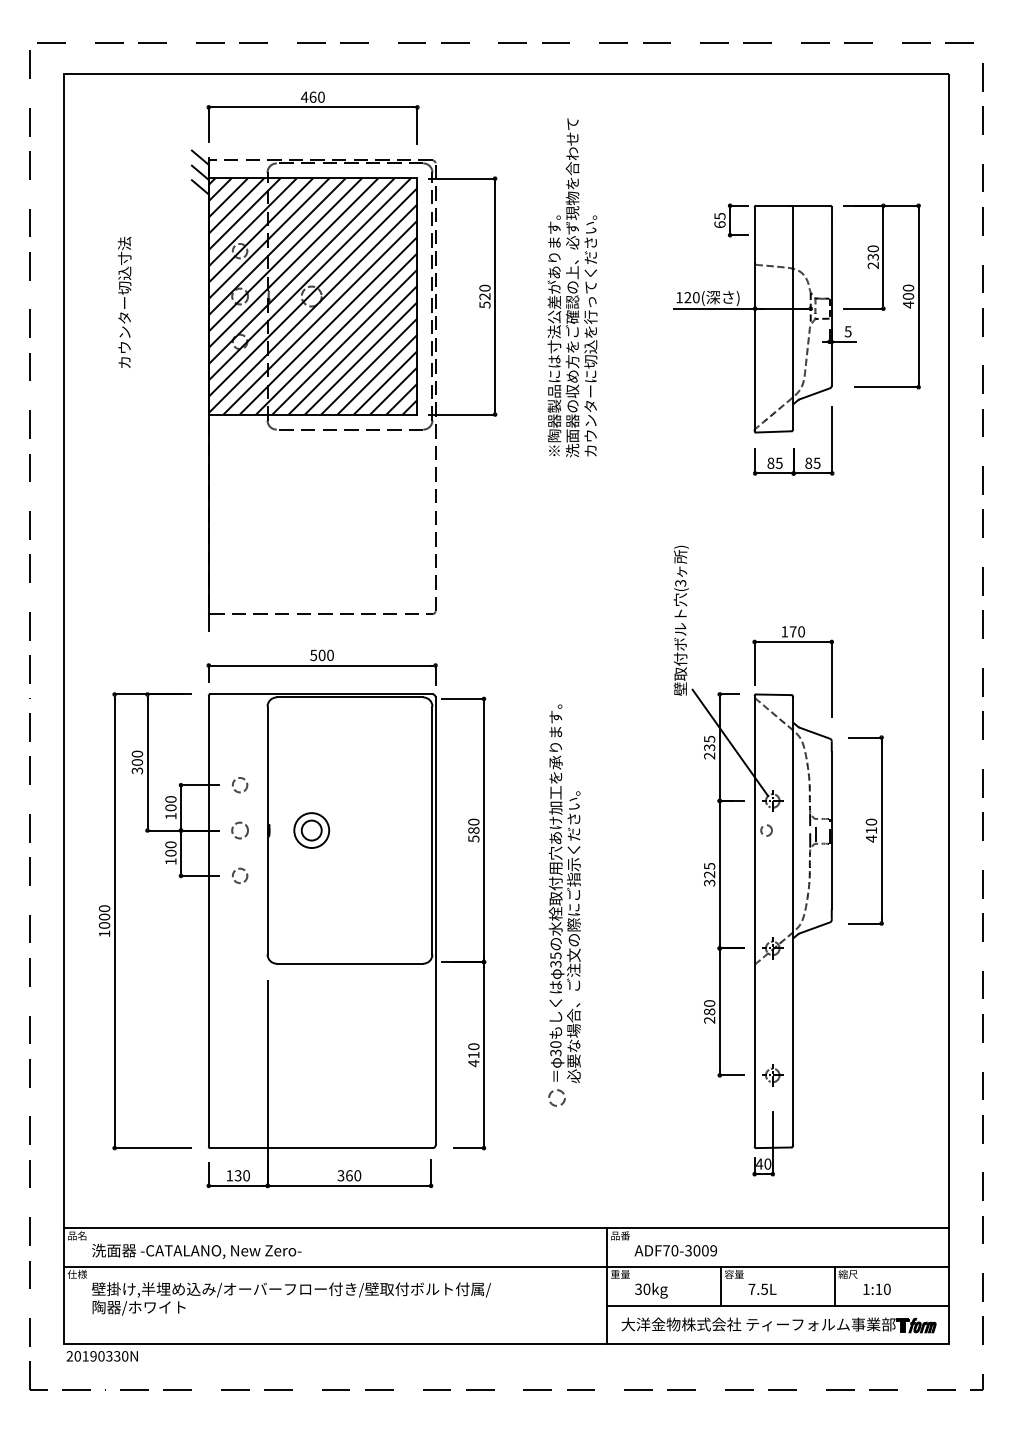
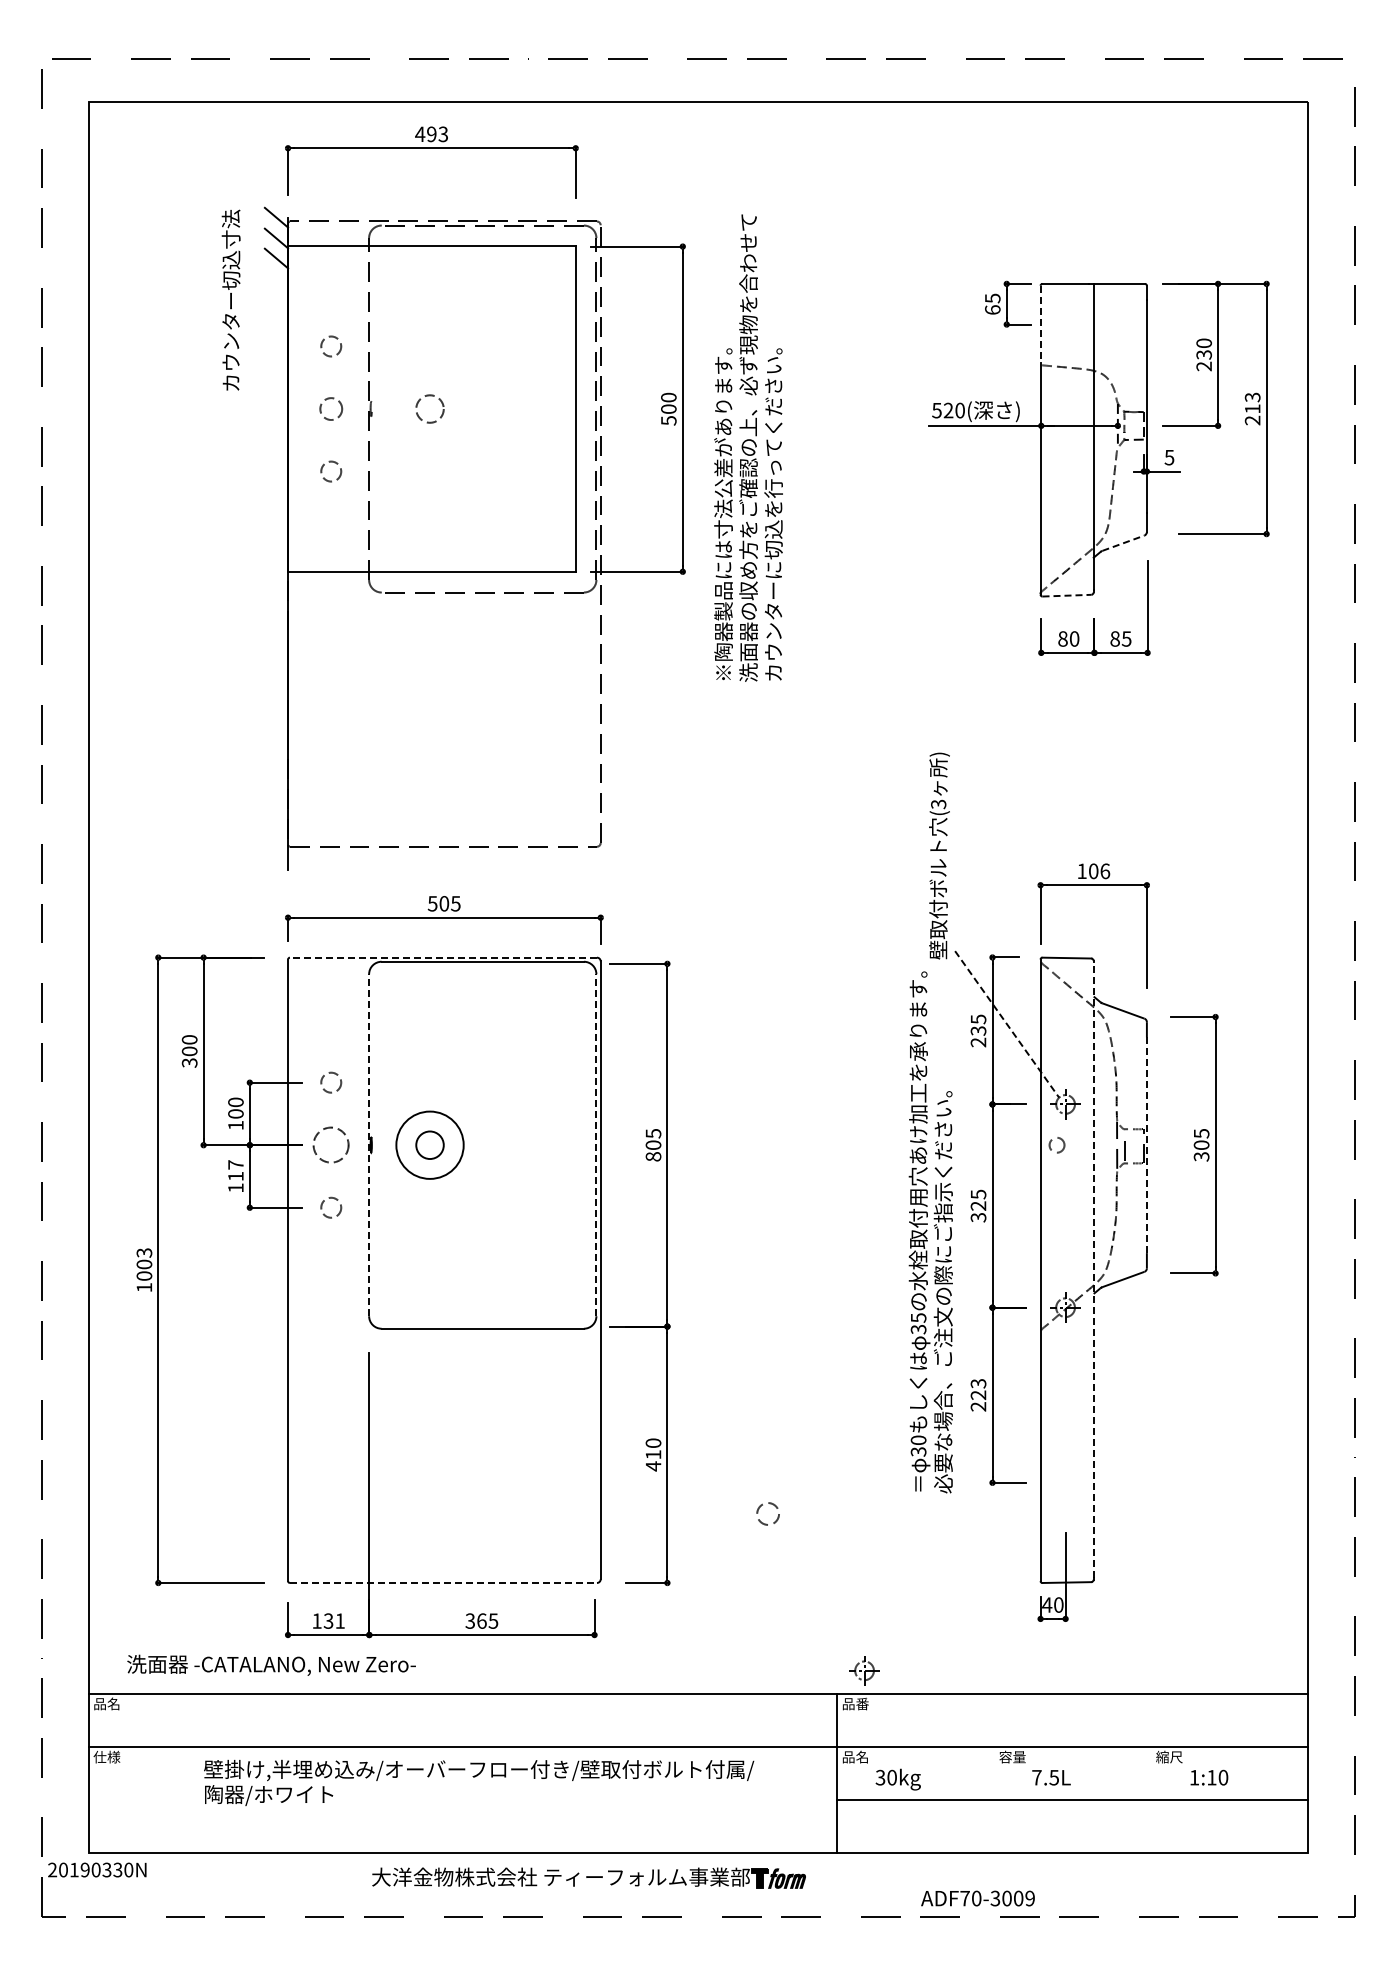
text: (317, 97) -> (437, 134), 460 -> 493
line: (754, 235) -> (1040, 324), solid -> dashed
text: (572, 287) -> (748, 447), moved
hatch: (312, 296) -> (431, 408), removed
text: (484, 296) -> (668, 408), 520 -> 500
text: (908, 296) -> (1252, 408), 400 -> 213
text: (679, 297) -> (936, 410), 120( -> 520(
text: (124, 301) -> (230, 299), moved
line: (814, 394) -> (1123, 543), solid -> dashed
line: (774, 431) -> (1067, 595), solid -> dashed
text: (779, 462) -> (1074, 638), 85 -> 80
text: (797, 631) -> (1099, 871), 170 -> 106
text: (330, 655) -> (455, 903), 500 -> 505
line: (321, 694) -> (443, 957), solid -> dashed
line: (730, 742) -> (1007, 1024), solid -> dashed
circle: (240, 830) -> (331, 1145), size x1.6
line: (267, 830) -> (369, 1145), solid -> dashed
circle: (311, 830) -> (429, 1145), size x1.4
line: (432, 830) -> (596, 1145), solid -> dashed
text: (473, 830) -> (653, 1144), 580 -> 805
line: (831, 830) -> (1146, 1145), solid -> dashed
text: (871, 830) -> (1201, 1145), 410 -> 305
text: (170, 848) -> (235, 1170), 100 -> 117
text: (564, 893) -> (930, 1232), moved
text: (104, 908) -> (144, 1252), 1000 -> 1003
line: (793, 920) -> (1093, 1269), solid -> dashed
text: (709, 1007) -> (978, 1389), 280 -> 223
part: (772, 1075) -> (864, 1670), moved
line: (321, 1147) -> (443, 1582), solid -> dashed
text: (246, 1175) -> (339, 1620), 130 -> 131
text: (357, 1175) -> (493, 1620), 360 -> 365
text: (196, 1250) -> (271, 1664), moved
text: (675, 1250) -> (977, 1898), moved
text: (620, 1273) -> (855, 1756), 重量 -> 品名
line: (721, 1286) -> (994, 1773), removed
line: (835, 1286) -> (1151, 1773), removed
text: (291, 1298) -> (479, 1782), moved
part: (778, 1324) -> (588, 1877), moved
text: (102, 1355) -> (97, 1869), moved

